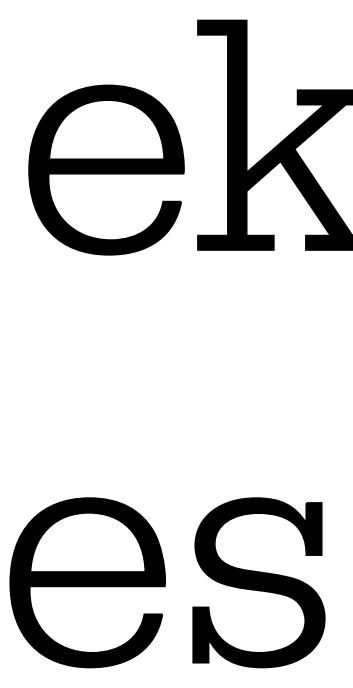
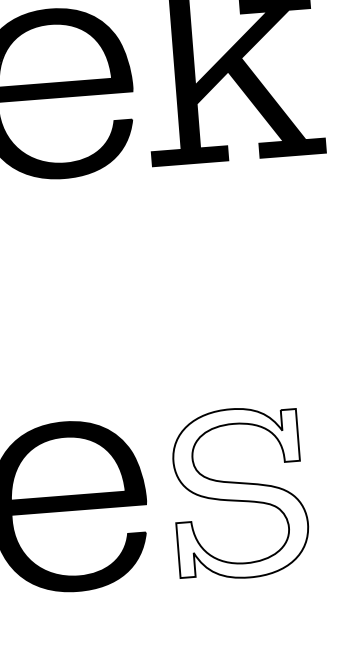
fill: (258, 582) -> (239, 493), removed

